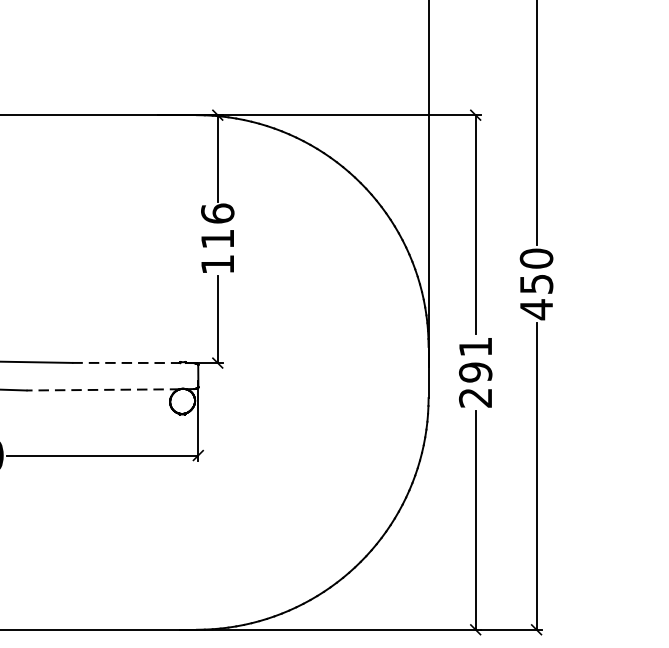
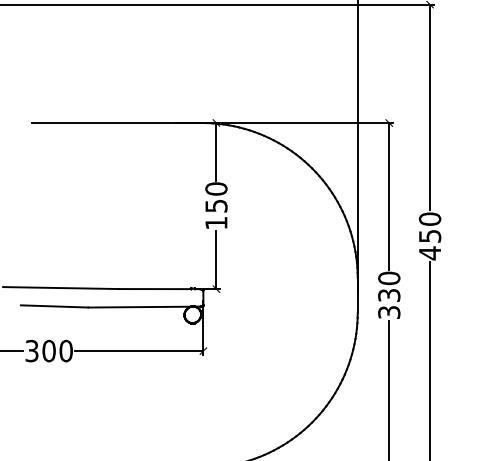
text: (217, 226) -> (216, 197), 116 -> 150
line: (126, 363) -> (155, 289), dashed -> solid
text: (476, 371) -> (389, 294), 291 -> 330
line: (102, 390) -> (139, 307), dashed -> solid

